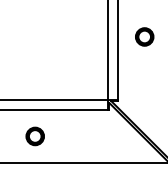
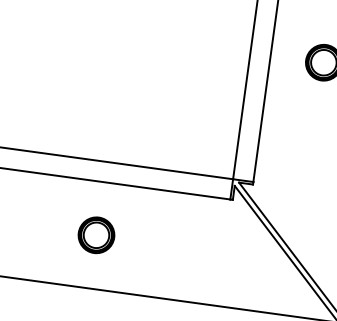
part: (34, 136) -> (94, 235), moved

